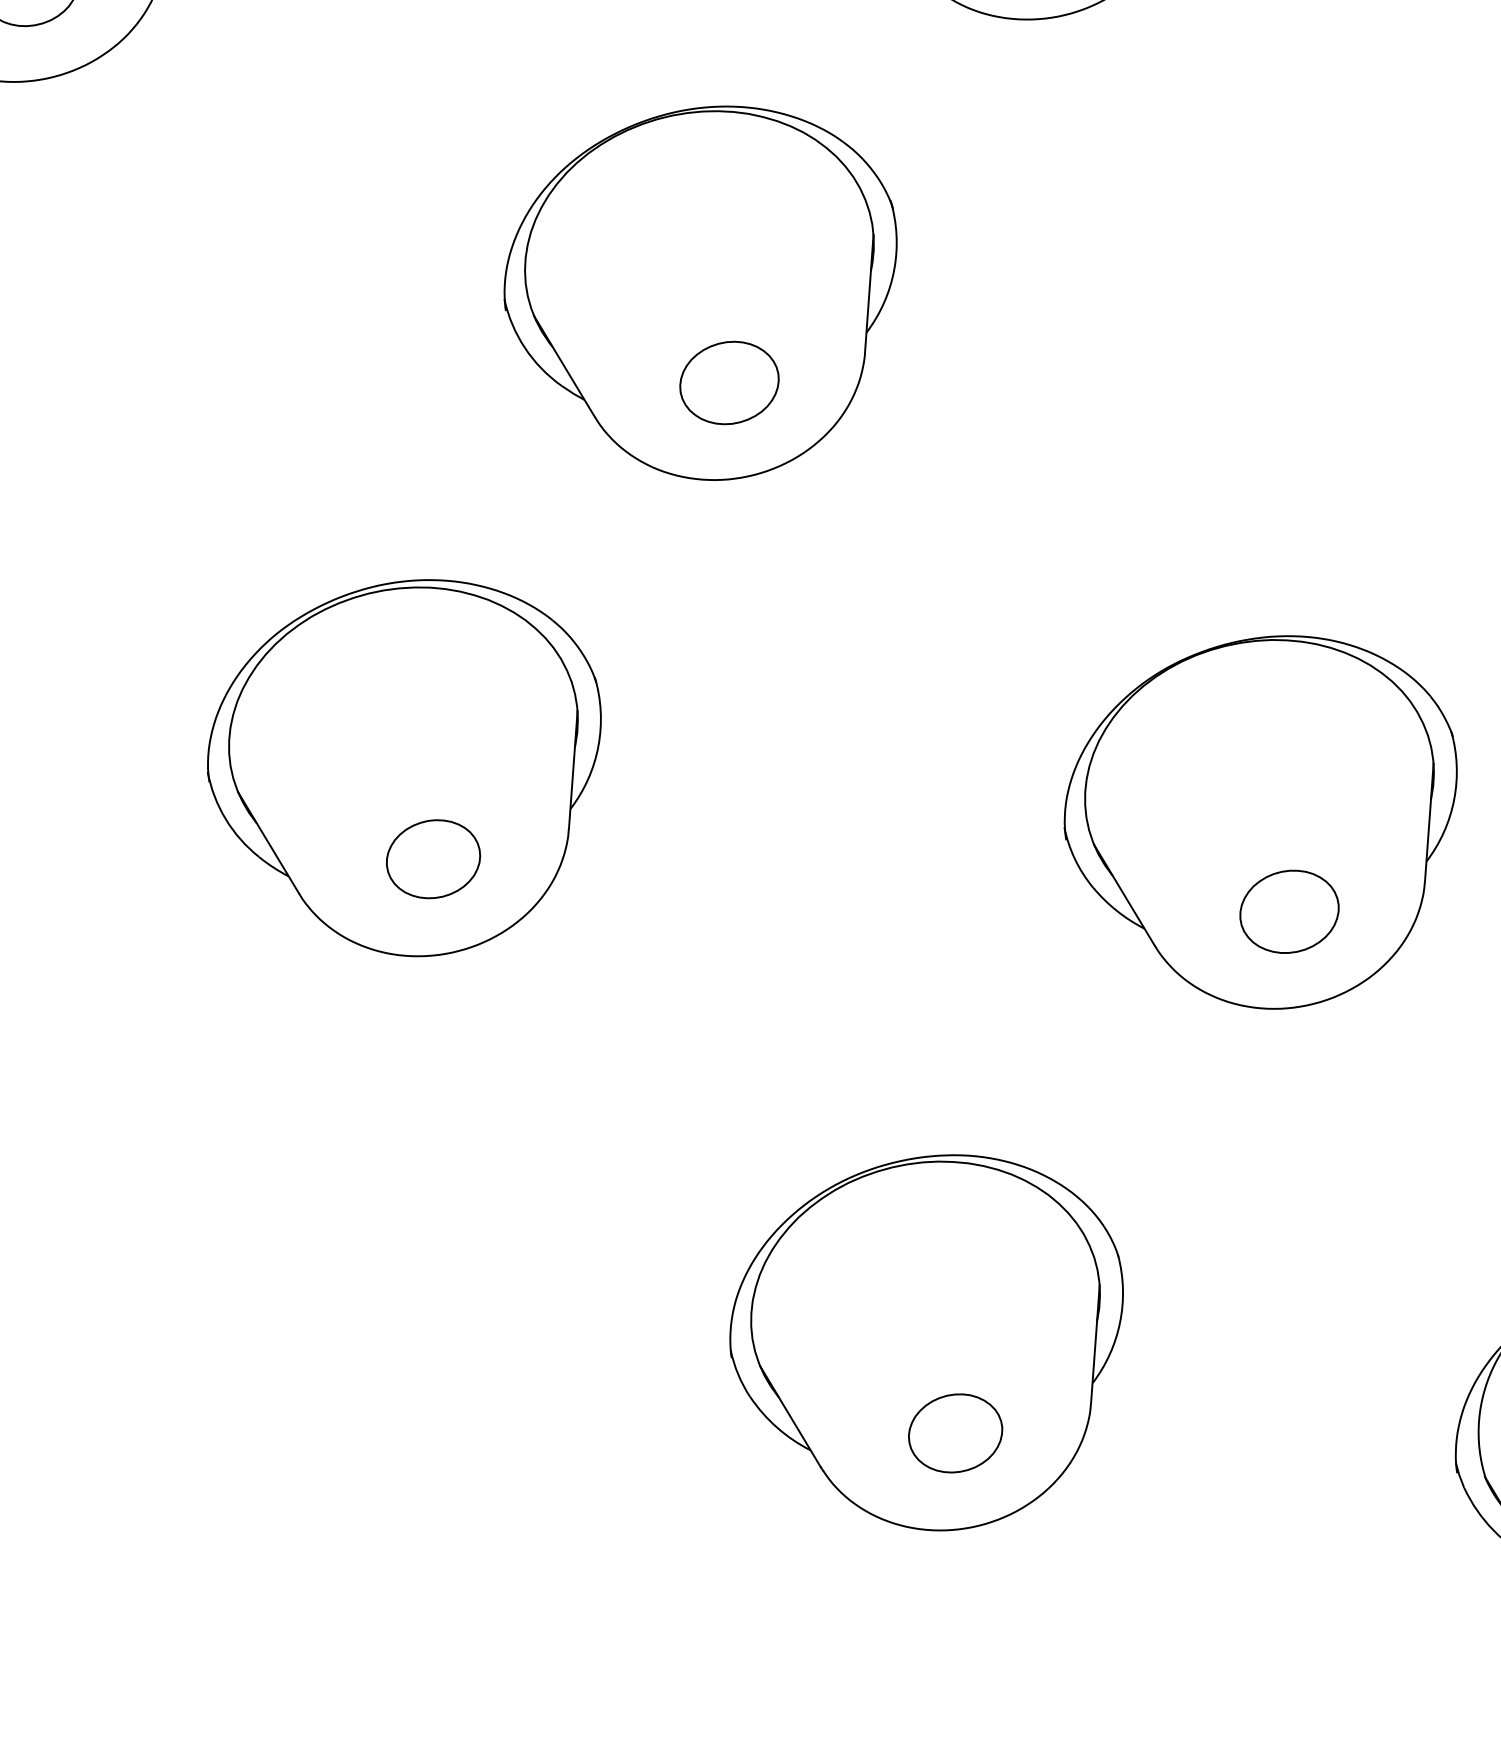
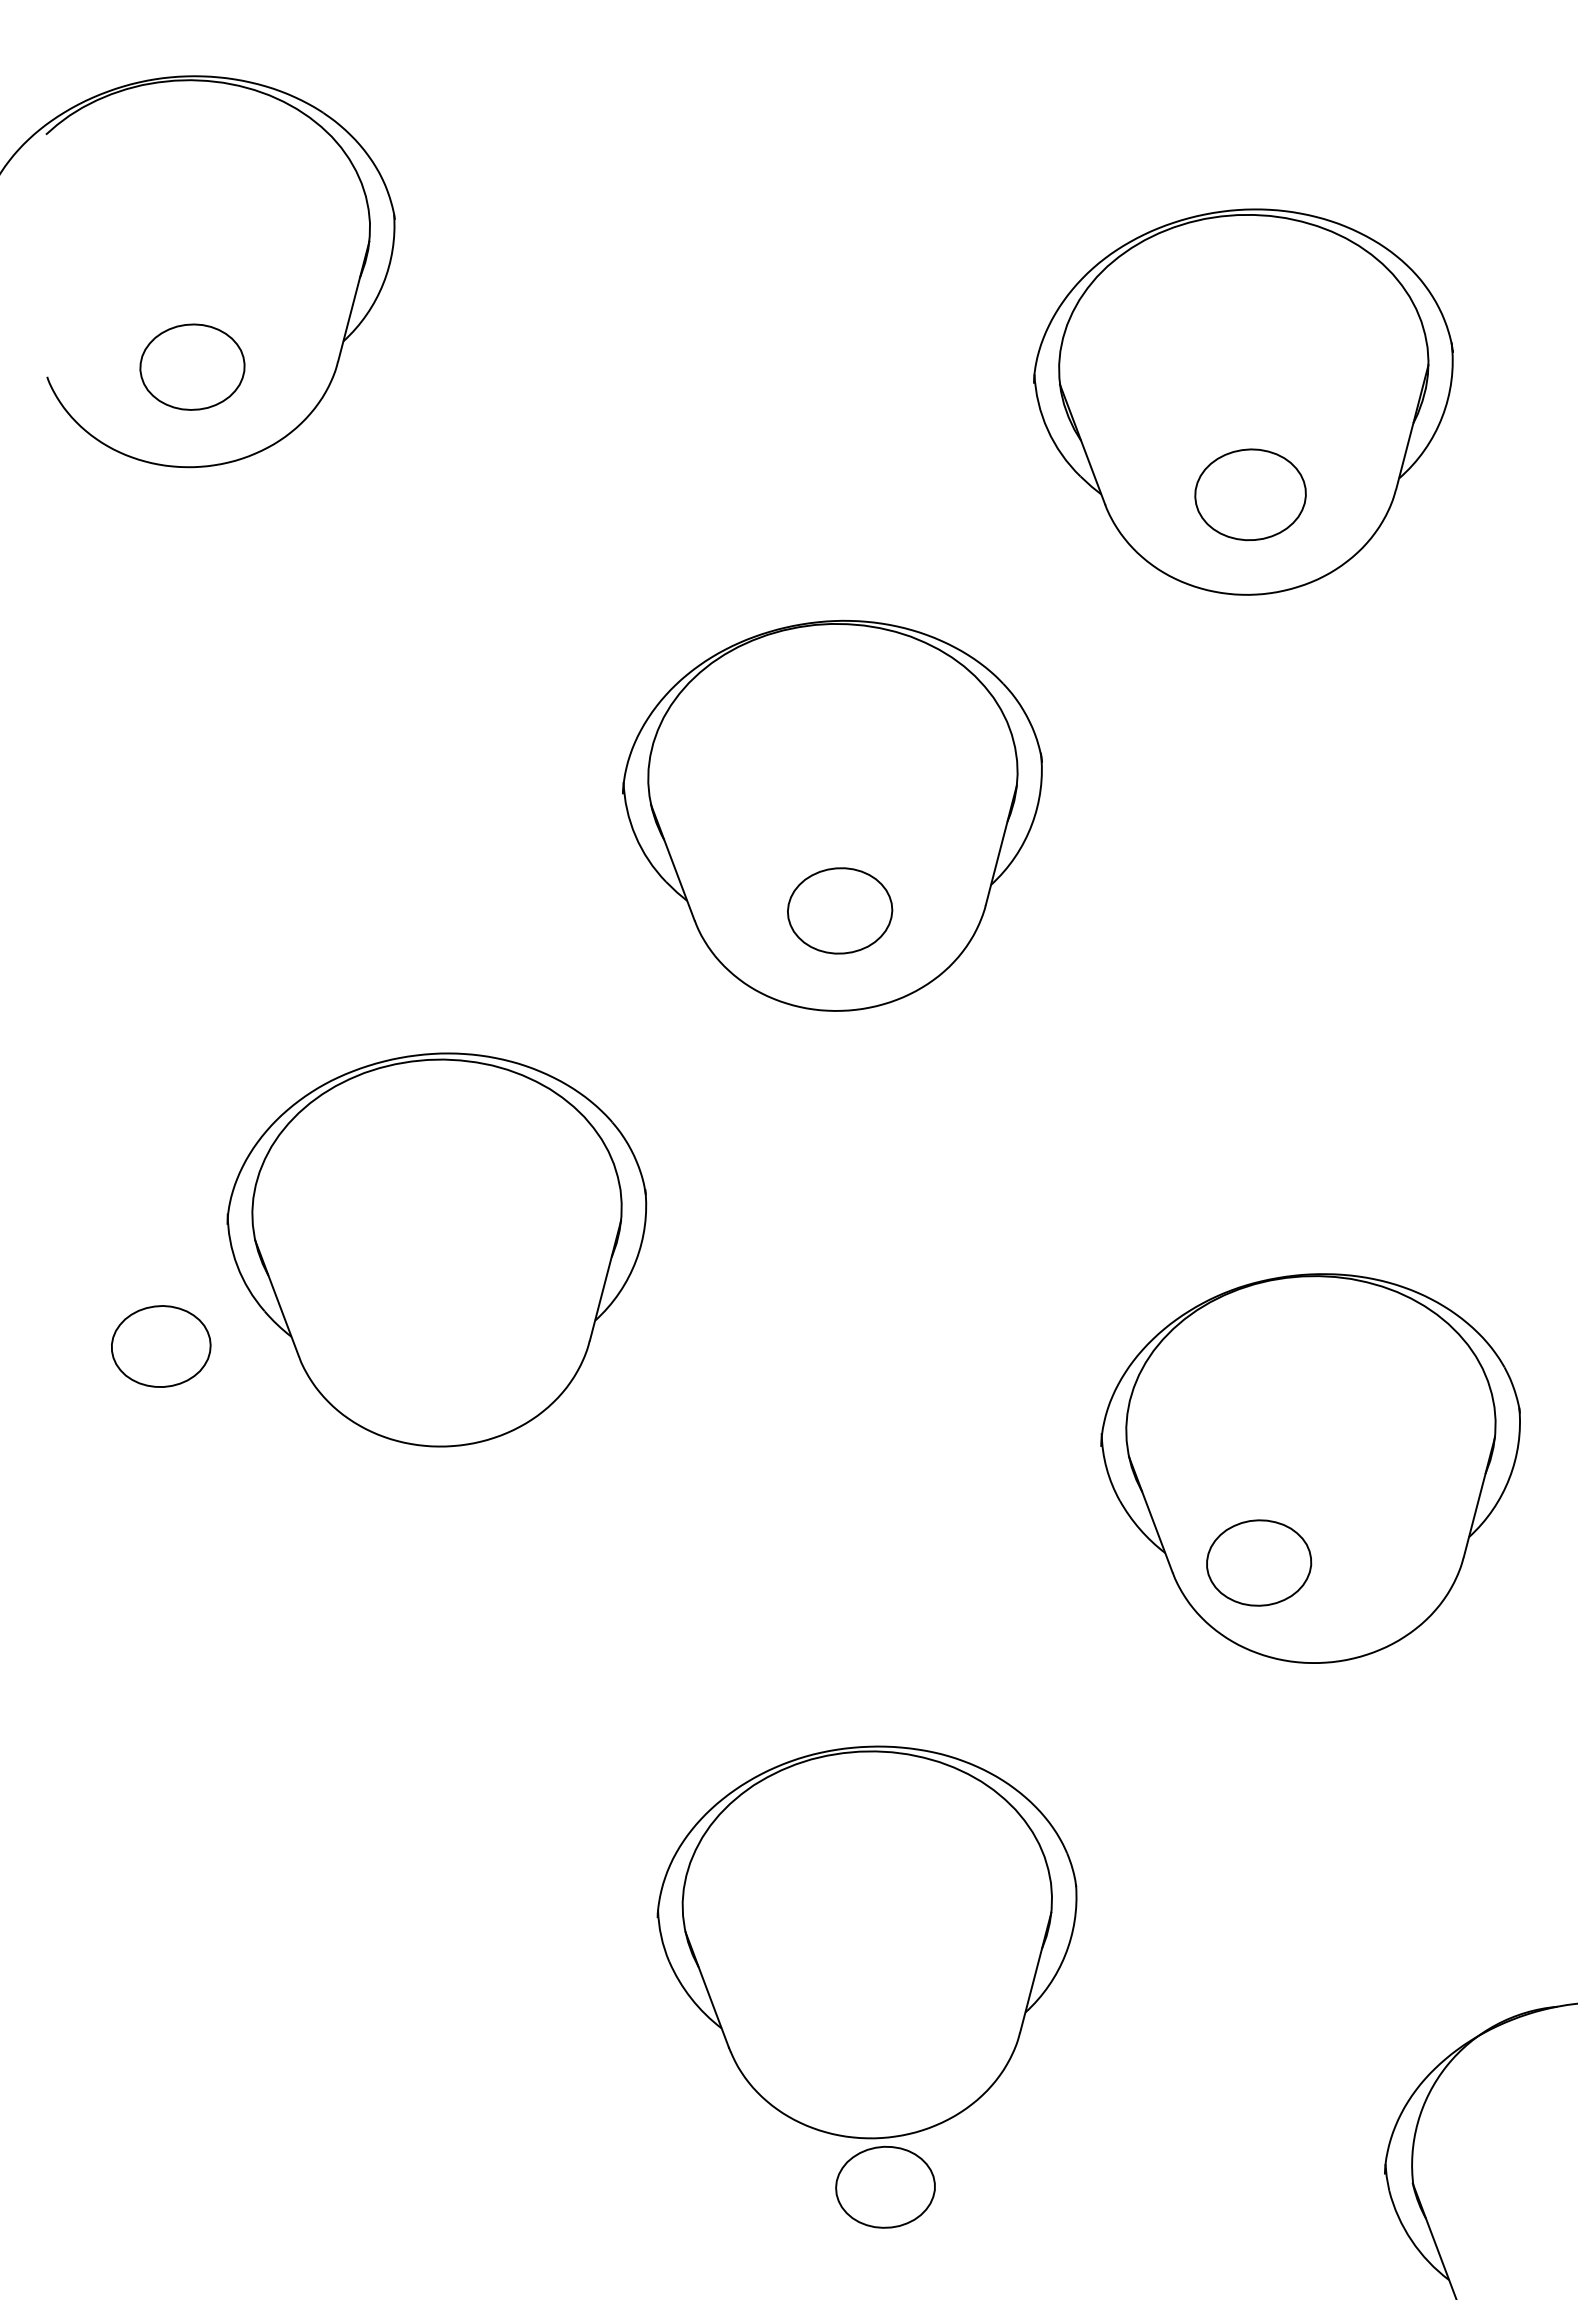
part: (433, 859) -> (161, 1346), moved
part: (1289, 911) -> (1259, 1562), moved
part: (955, 1432) -> (885, 2186), moved

